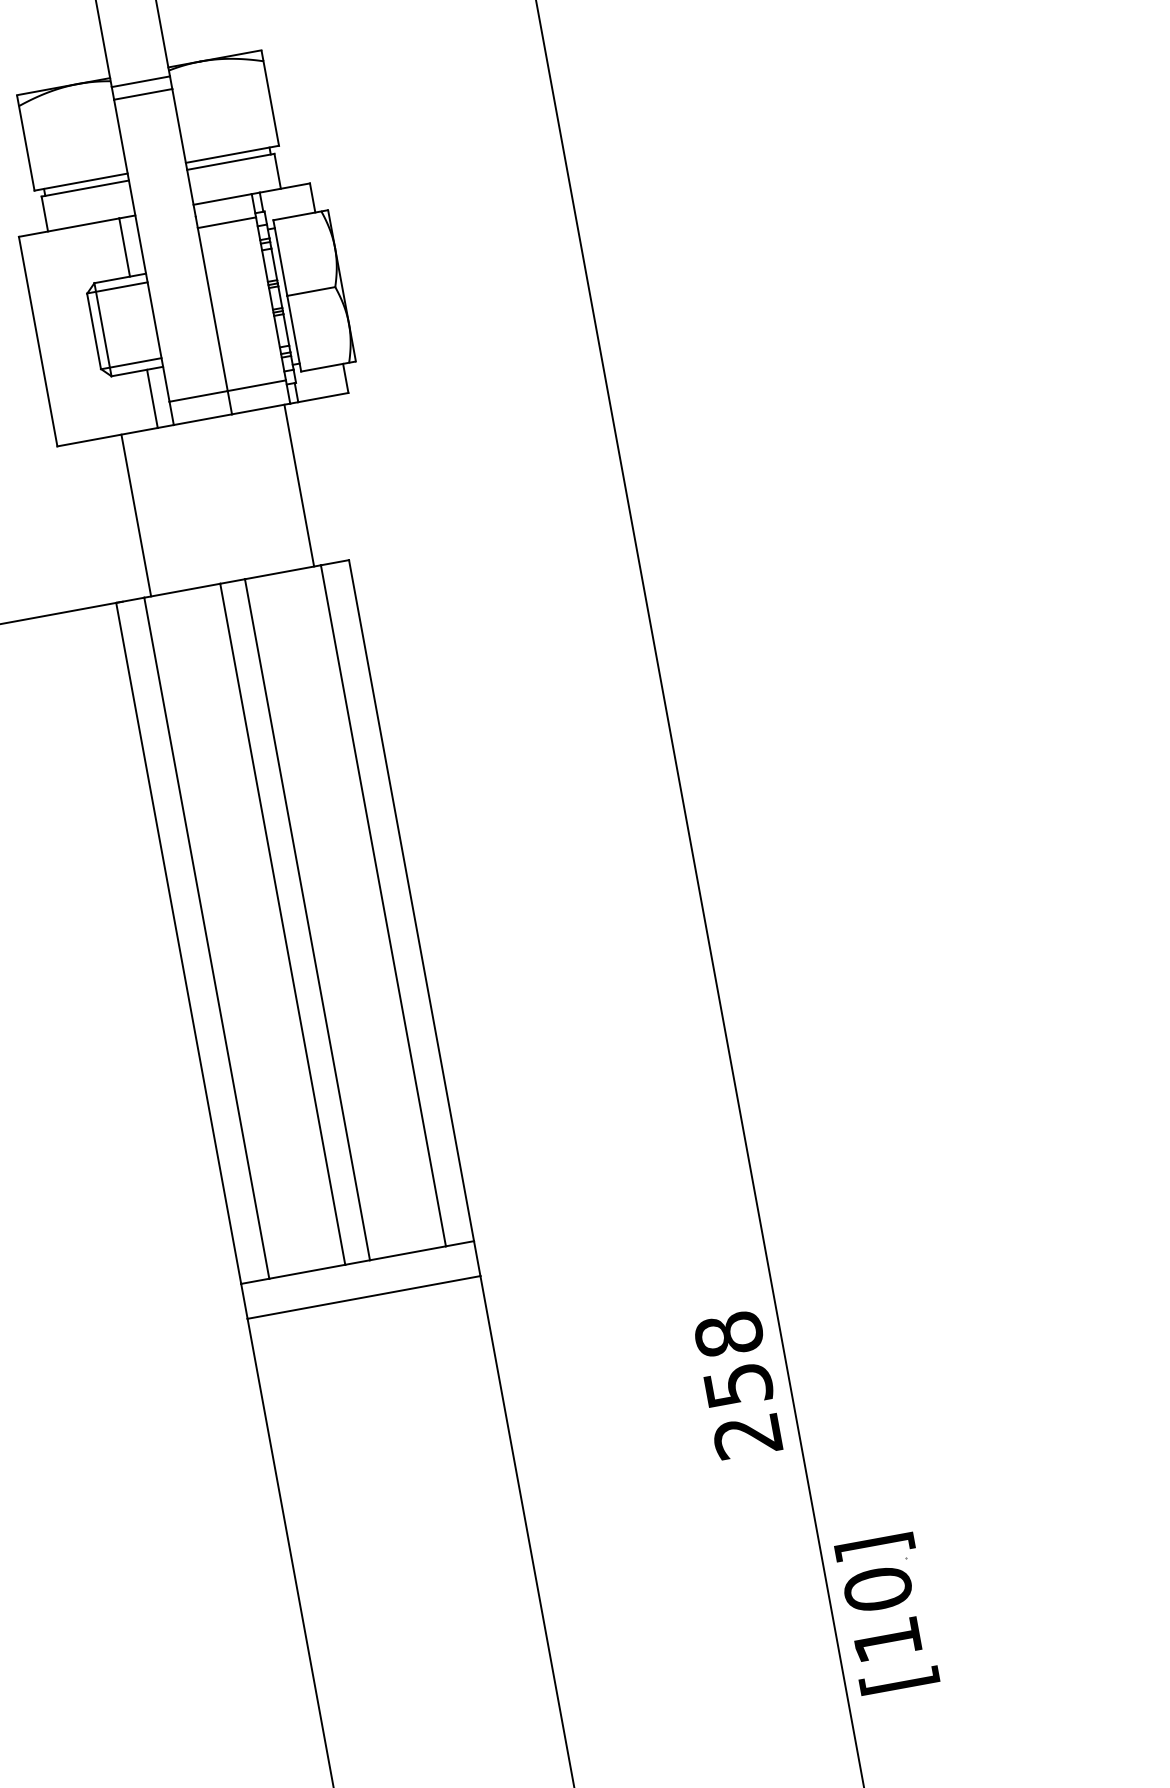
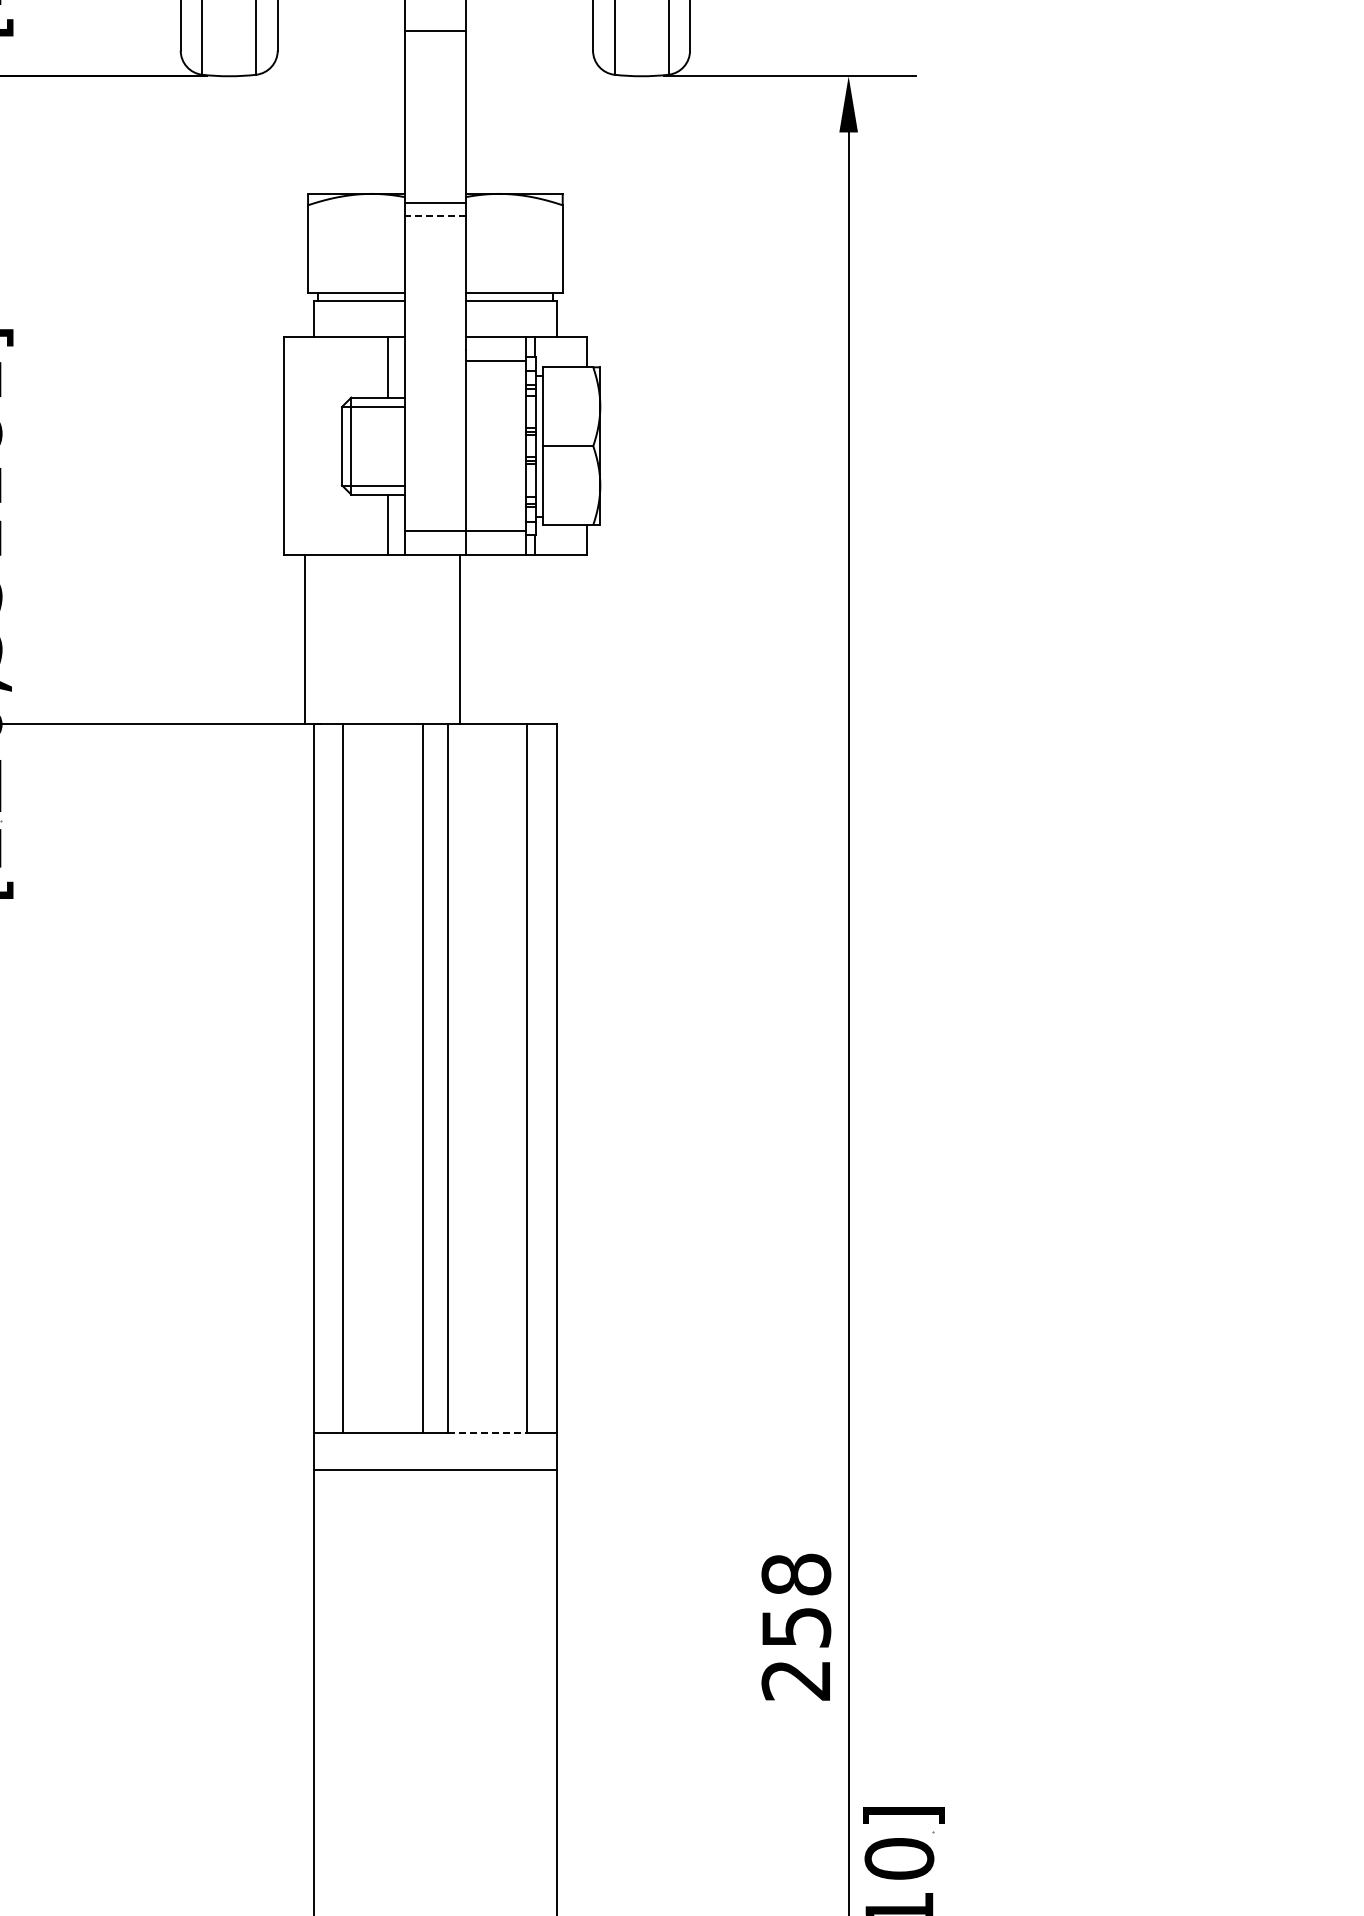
line: (142, 94) -> (434, 216), solid -> dashed
line: (299, 485) -> (460, 639), moved
line: (136, 515) -> (304, 639), moved
line: (407, 1253) -> (487, 1433), solid -> dashed

